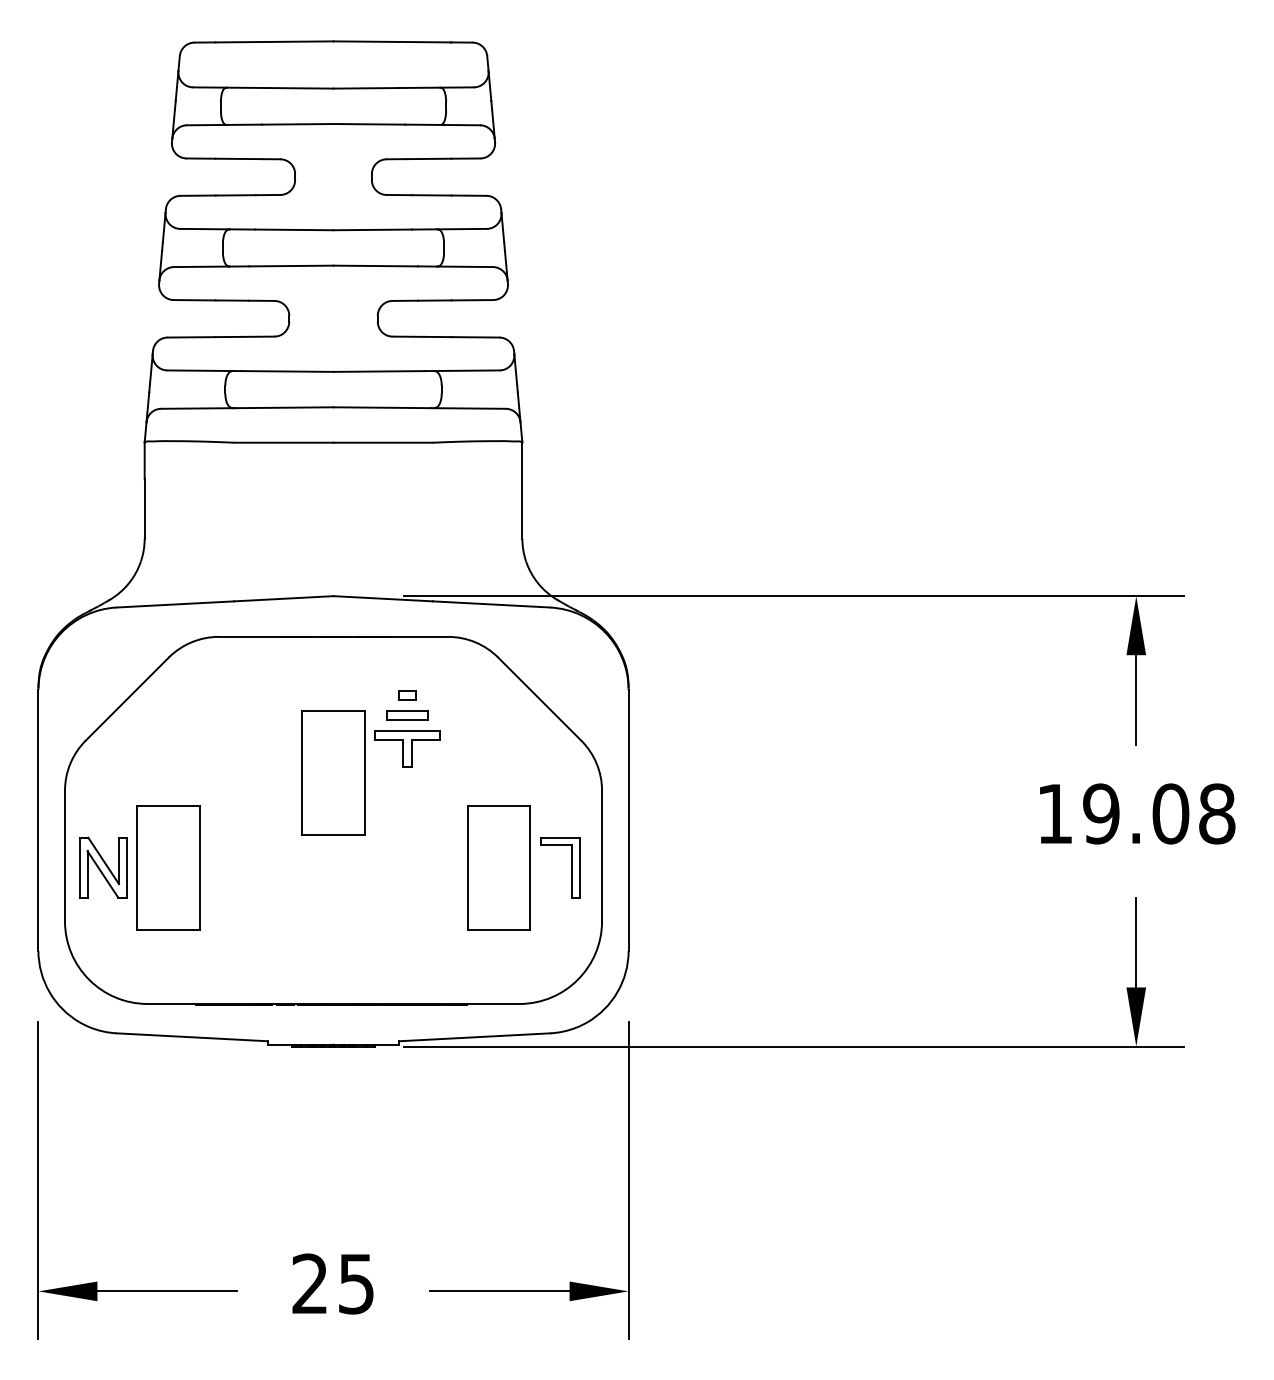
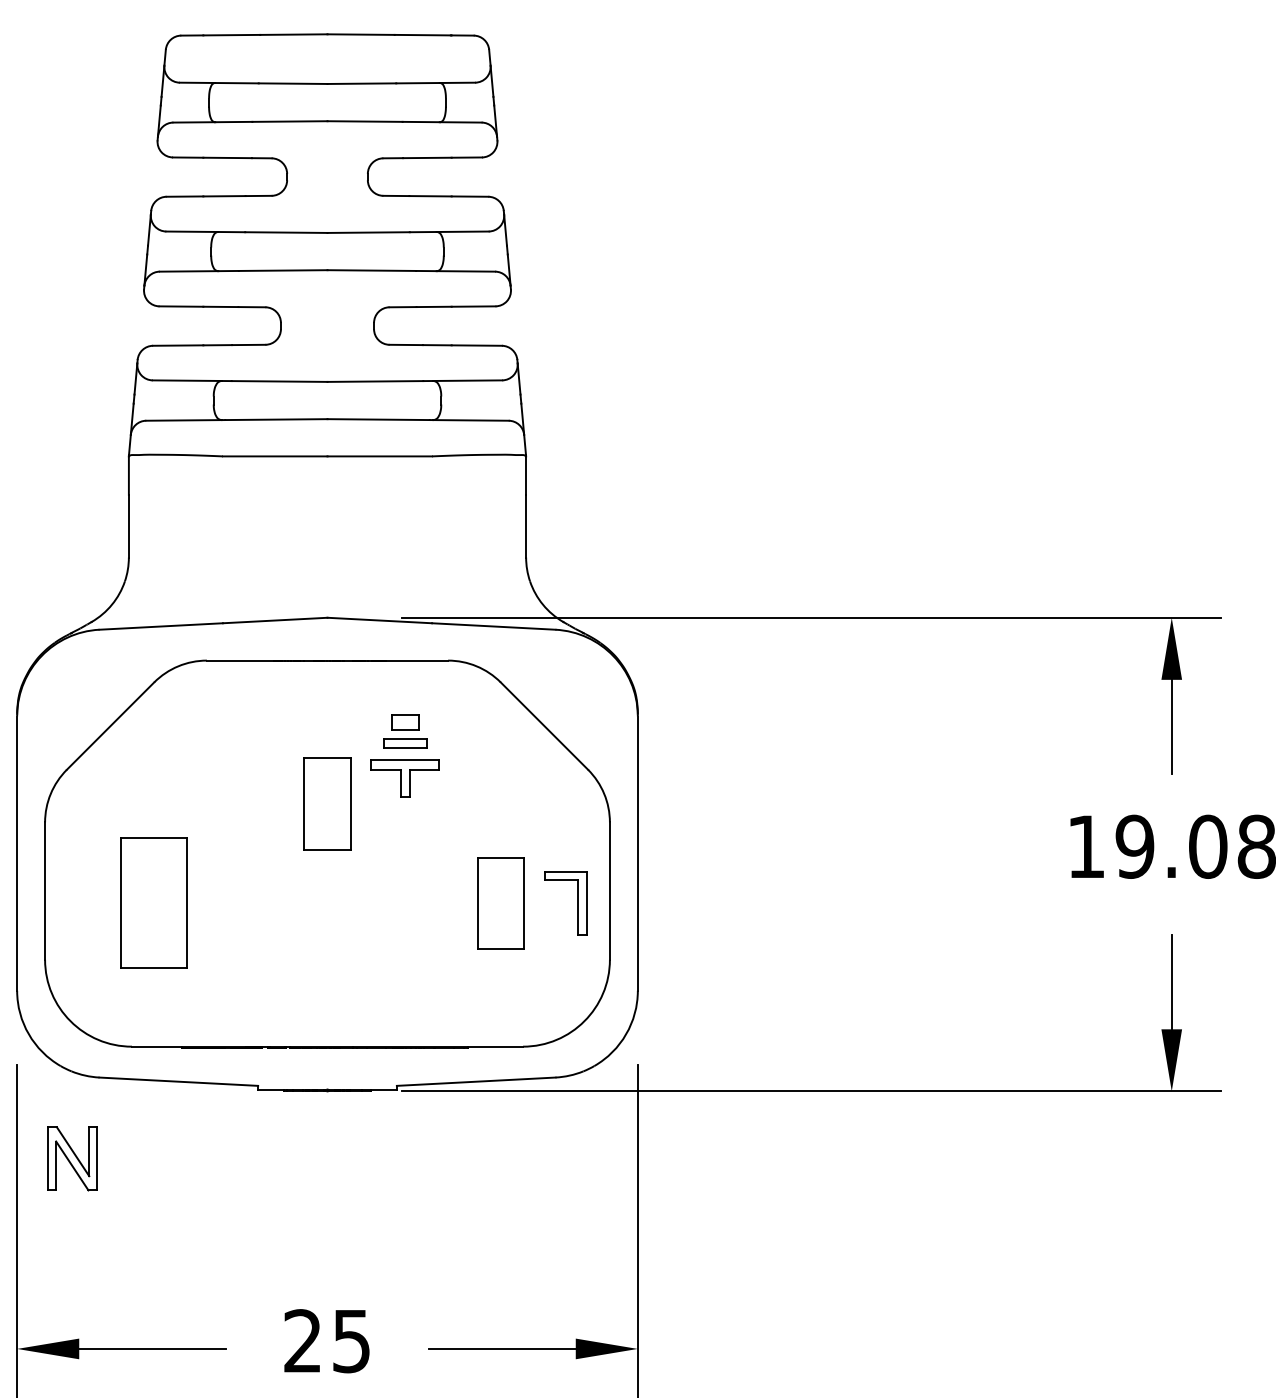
part: (407, 695) -> (405, 722), size x1.6
part: (333, 772) -> (327, 803), size x0.7
part: (103, 867) -> (72, 1158), moved
part: (498, 867) -> (501, 903), size x0.7

